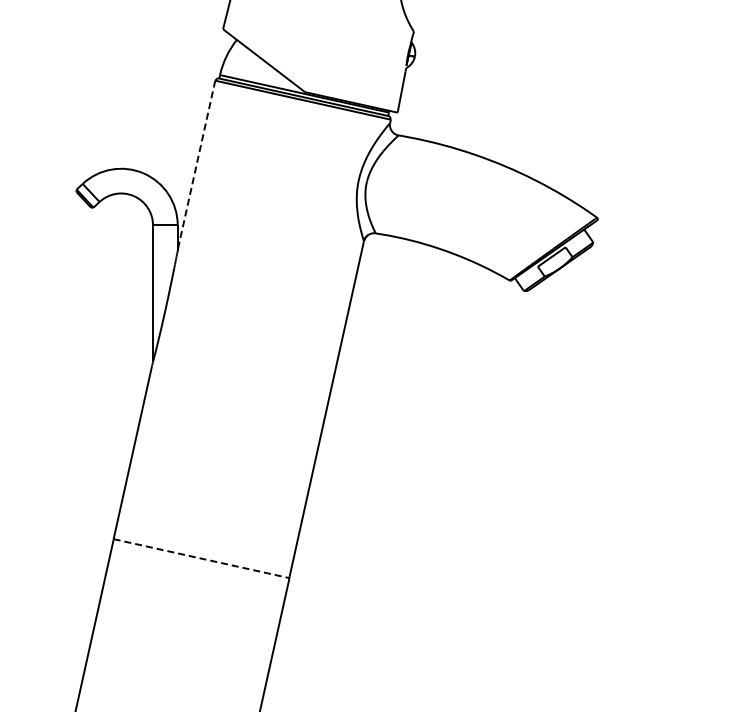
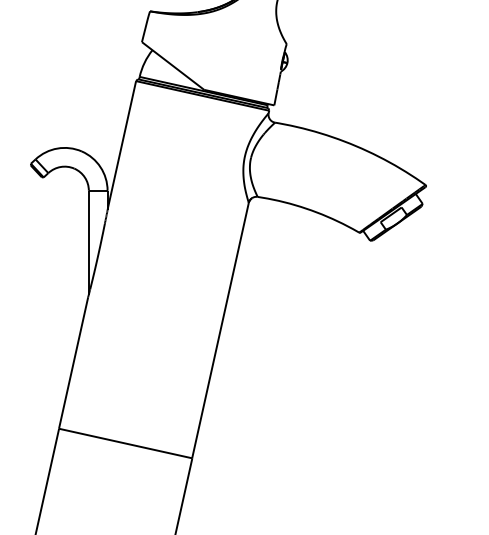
line: (196, 163) -> (121, 143), dashed -> solid
line: (202, 558) -> (126, 443), dashed -> solid

